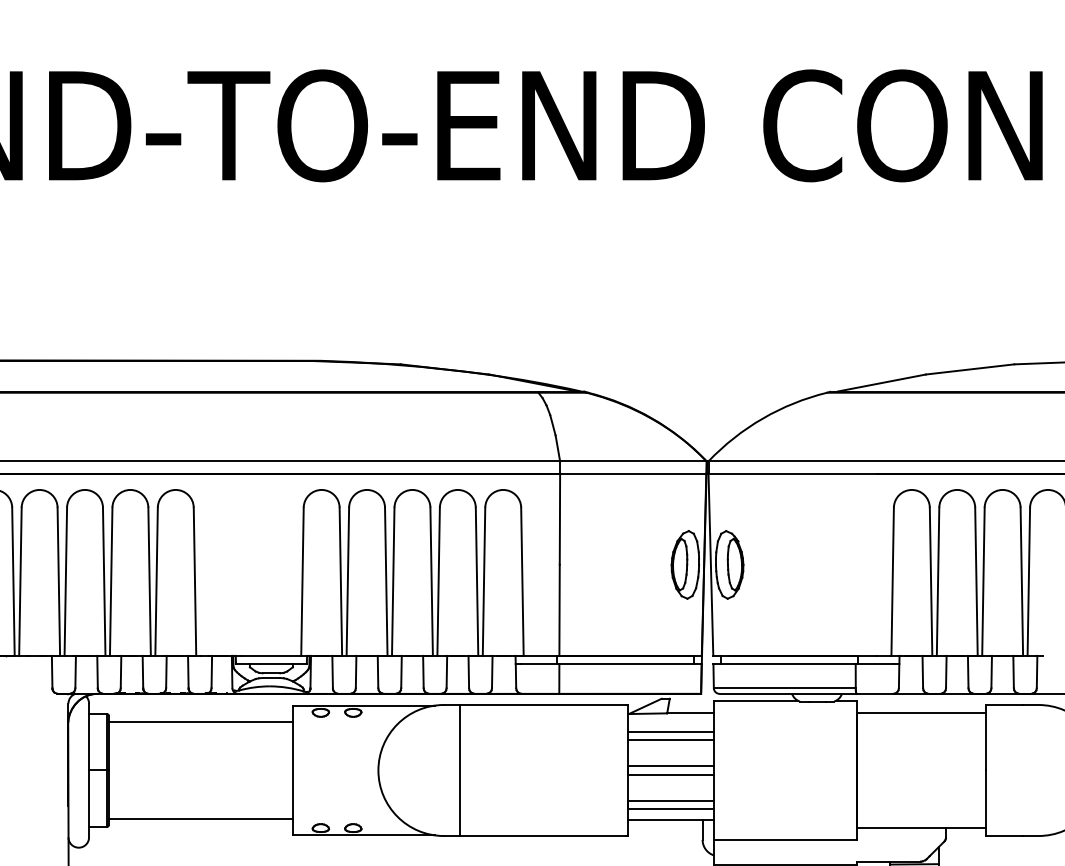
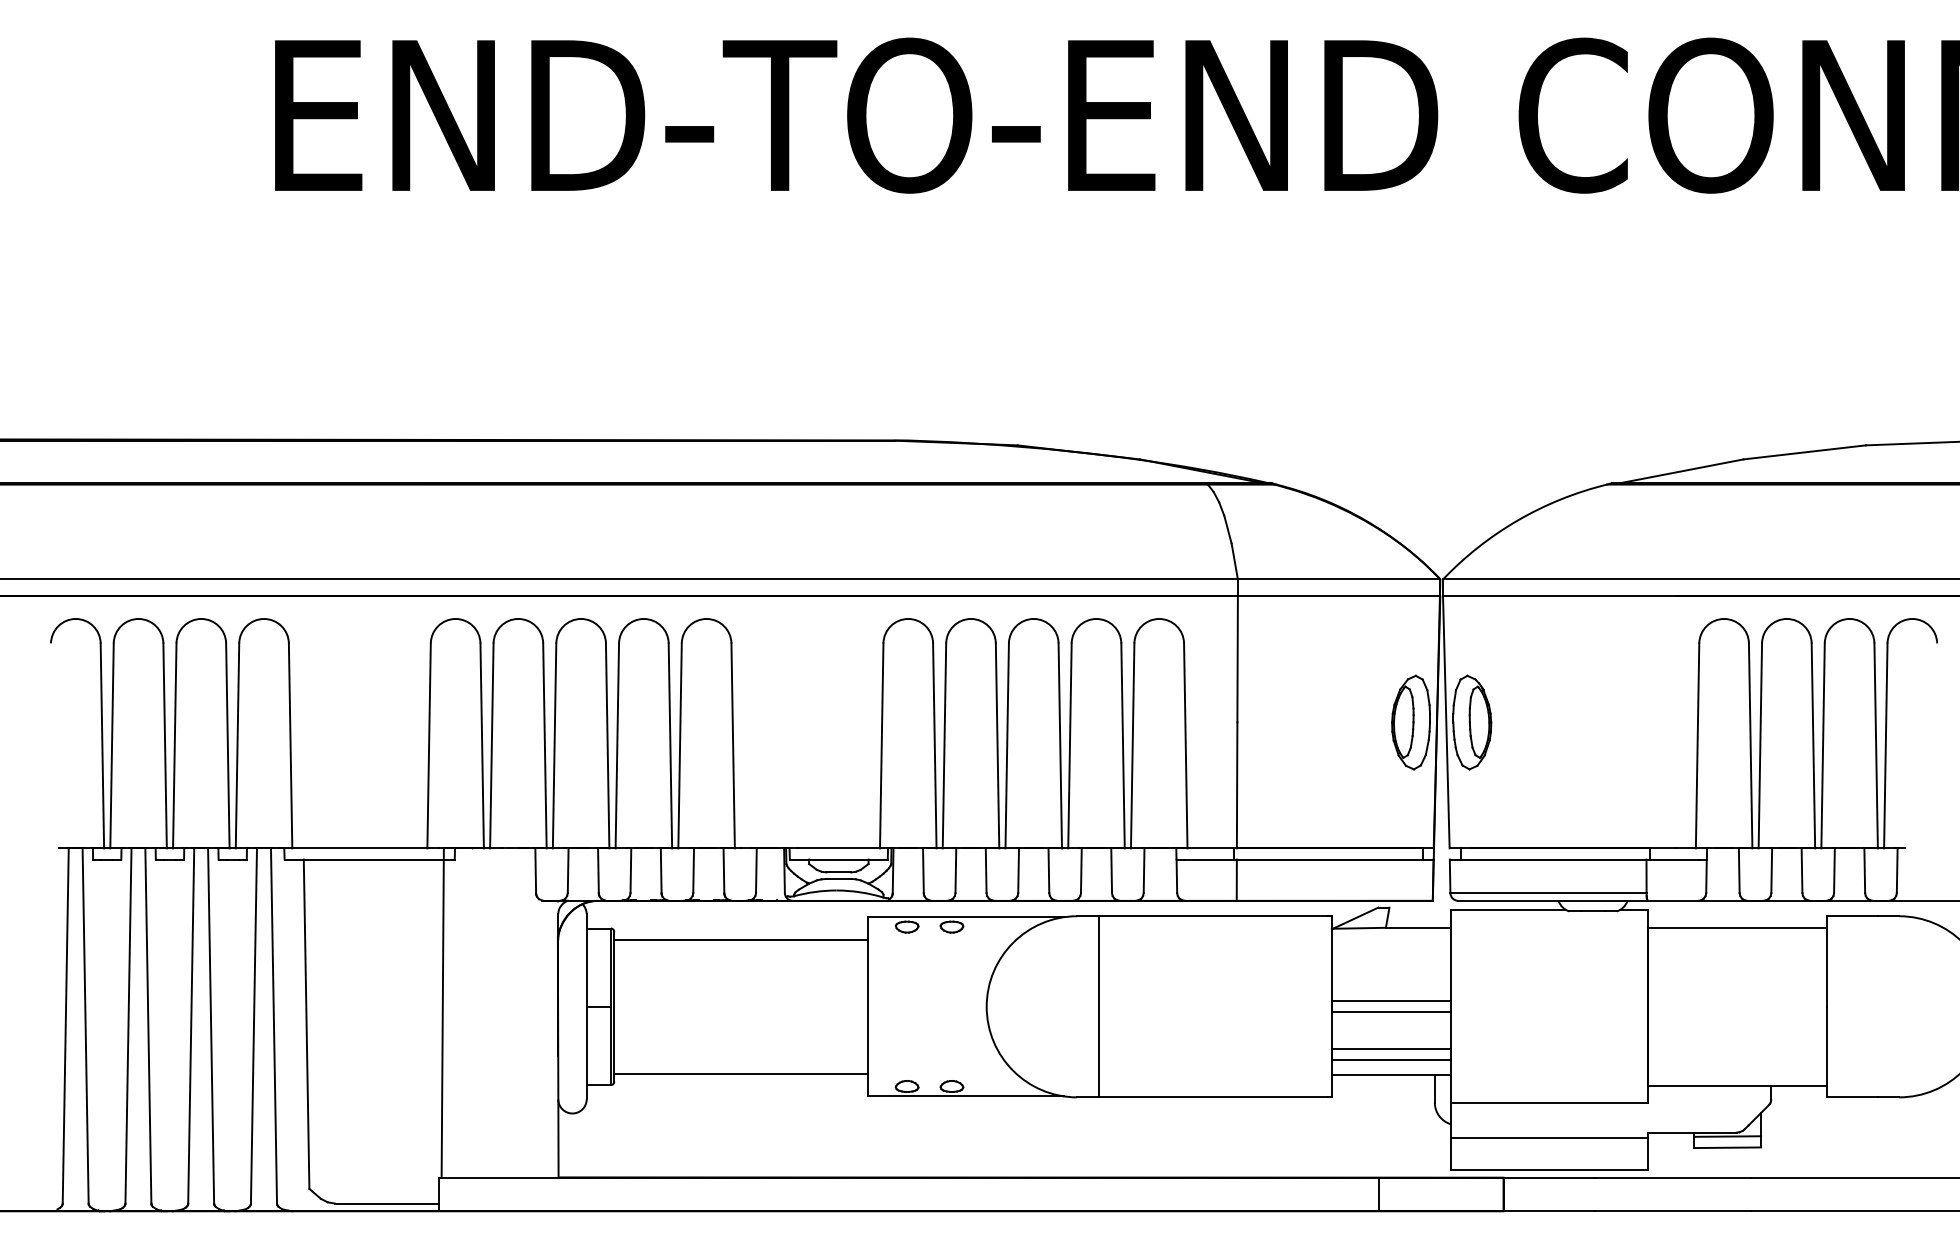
line: (670, 731) -> (1390, 953), removed
line: (670, 739) -> (1390, 964), removed

